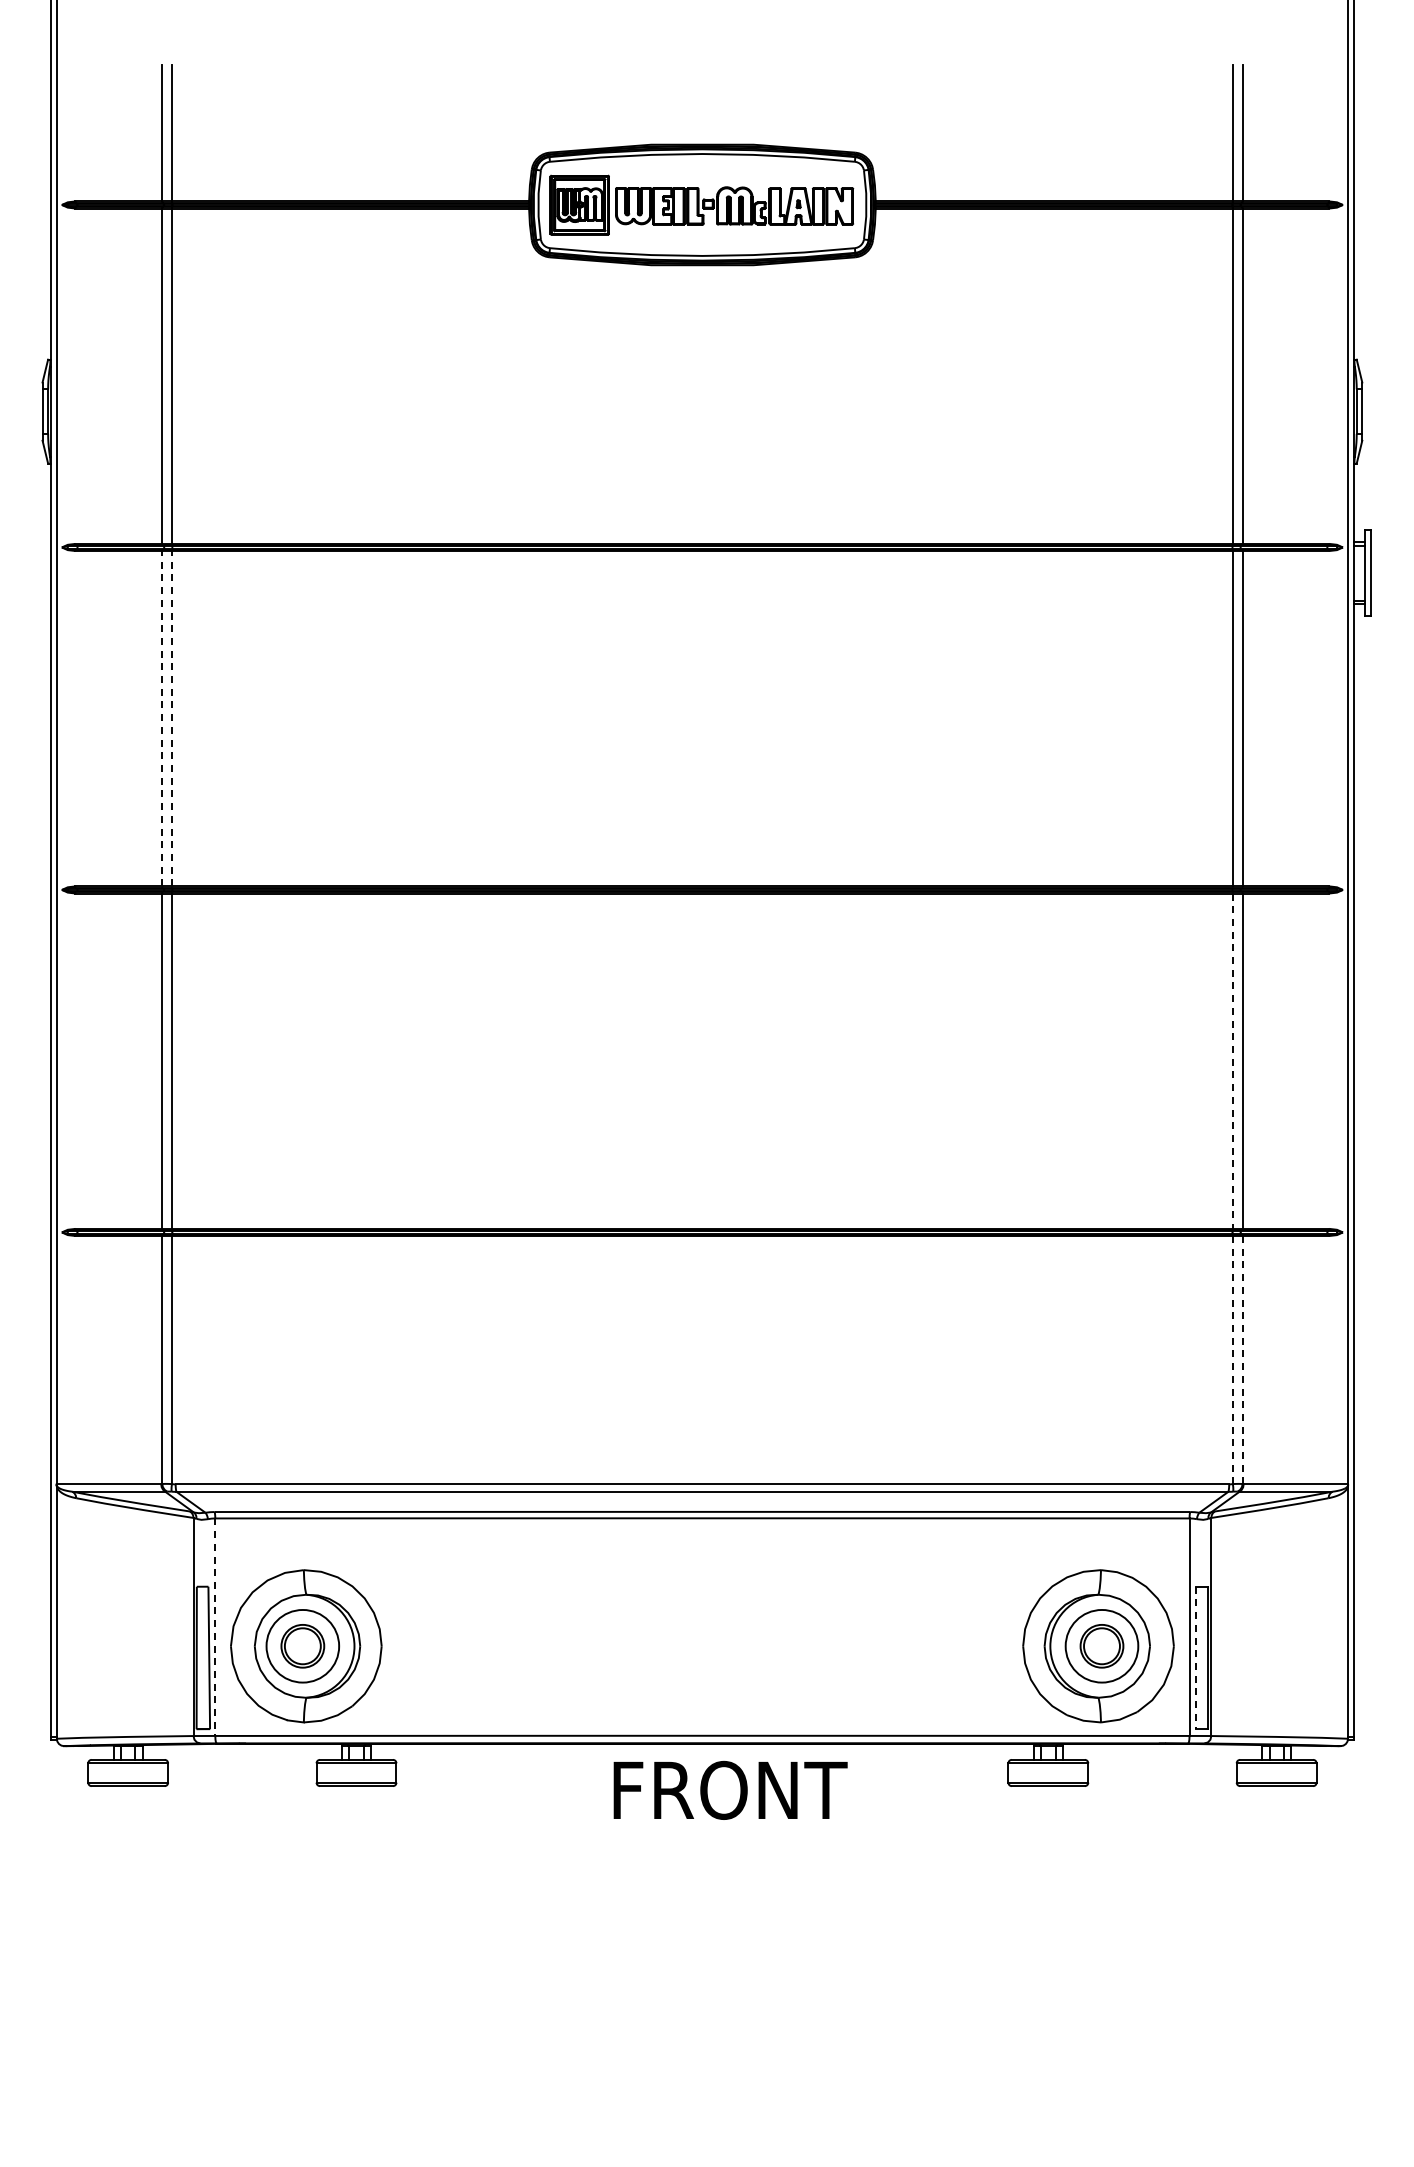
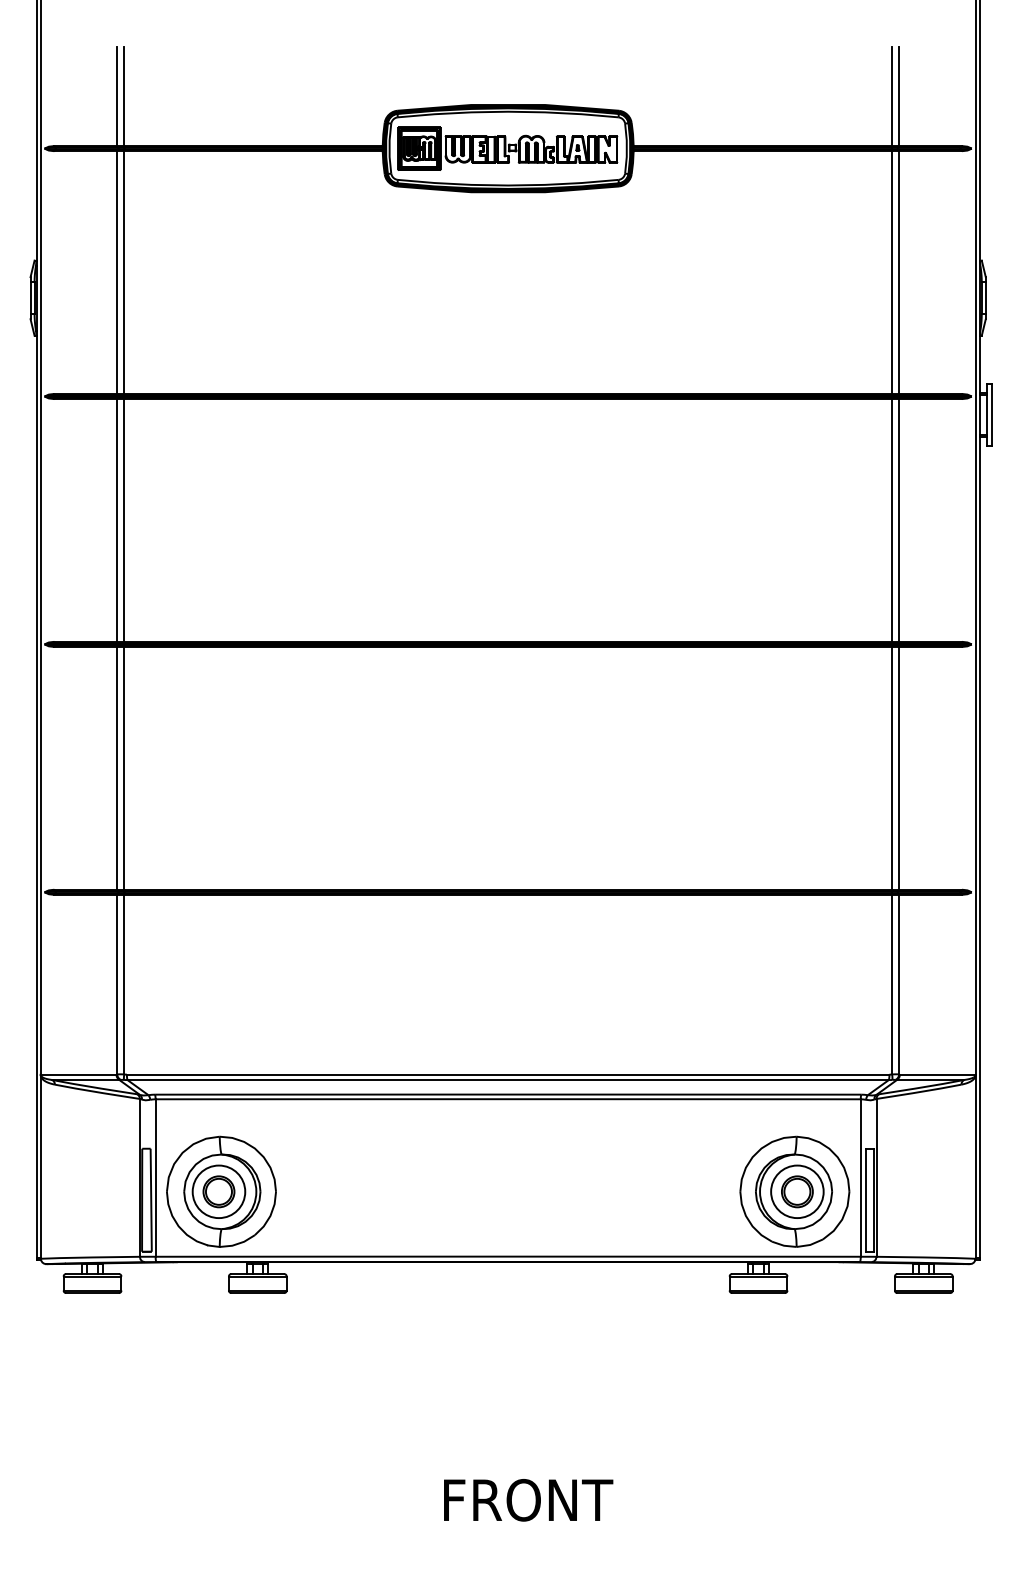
line: (162, 718) -> (117, 520), dashed -> solid
line: (171, 718) -> (123, 520), dashed -> solid
line: (1232, 1061) -> (891, 768), dashed -> solid
line: (1232, 1360) -> (891, 984), dashed -> solid
line: (1242, 1360) -> (899, 984), dashed -> solid
line: (215, 1627) -> (155, 1178), dashed -> solid
line: (1196, 1658) -> (865, 1200), dashed -> solid
text: (730, 1790) -> (528, 1500), moved

